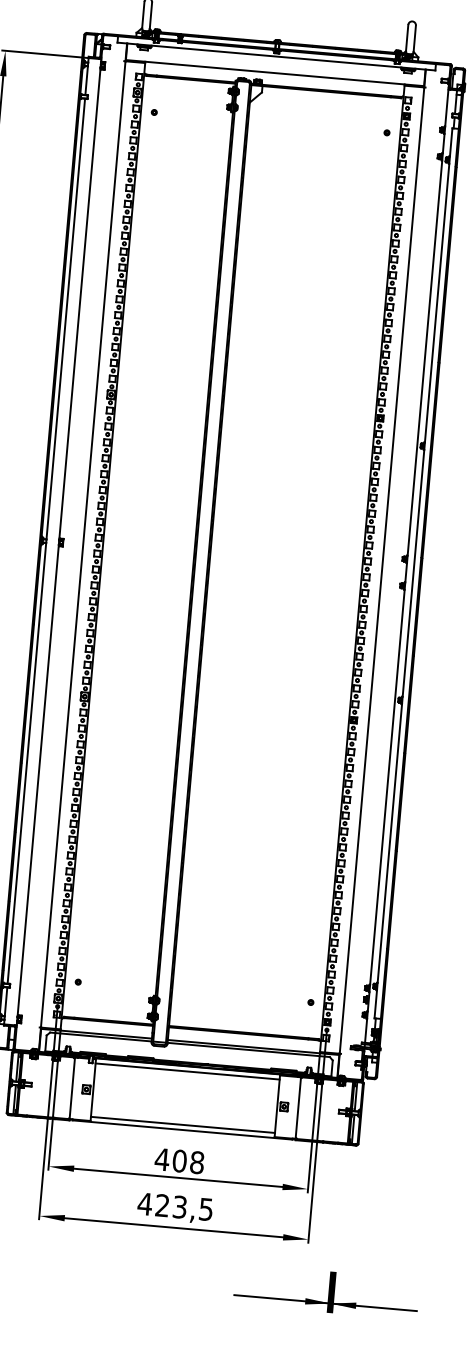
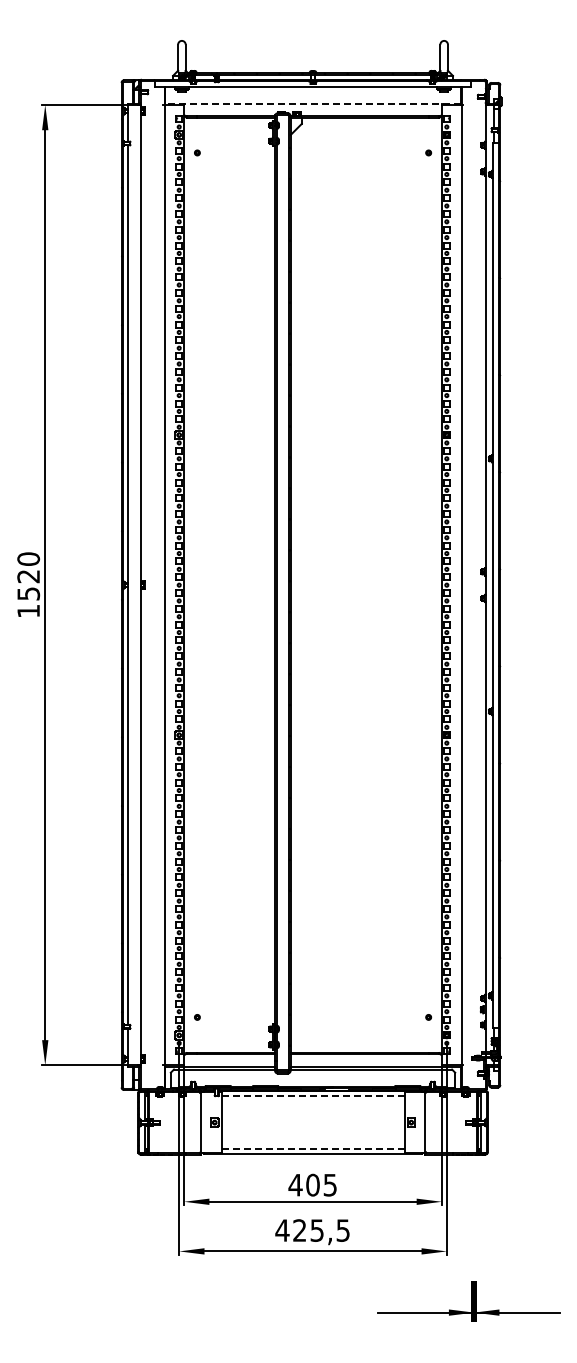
line: (274, 72) -> (312, 103), solid -> dashed
line: (188, 1071) -> (313, 1096), solid -> dashed
line: (182, 1125) -> (312, 1149), solid -> dashed
text: (197, 1162) -> (330, 1184), 408 -> 405
text: (180, 1207) -> (317, 1230), 423,5 -> 425,5

